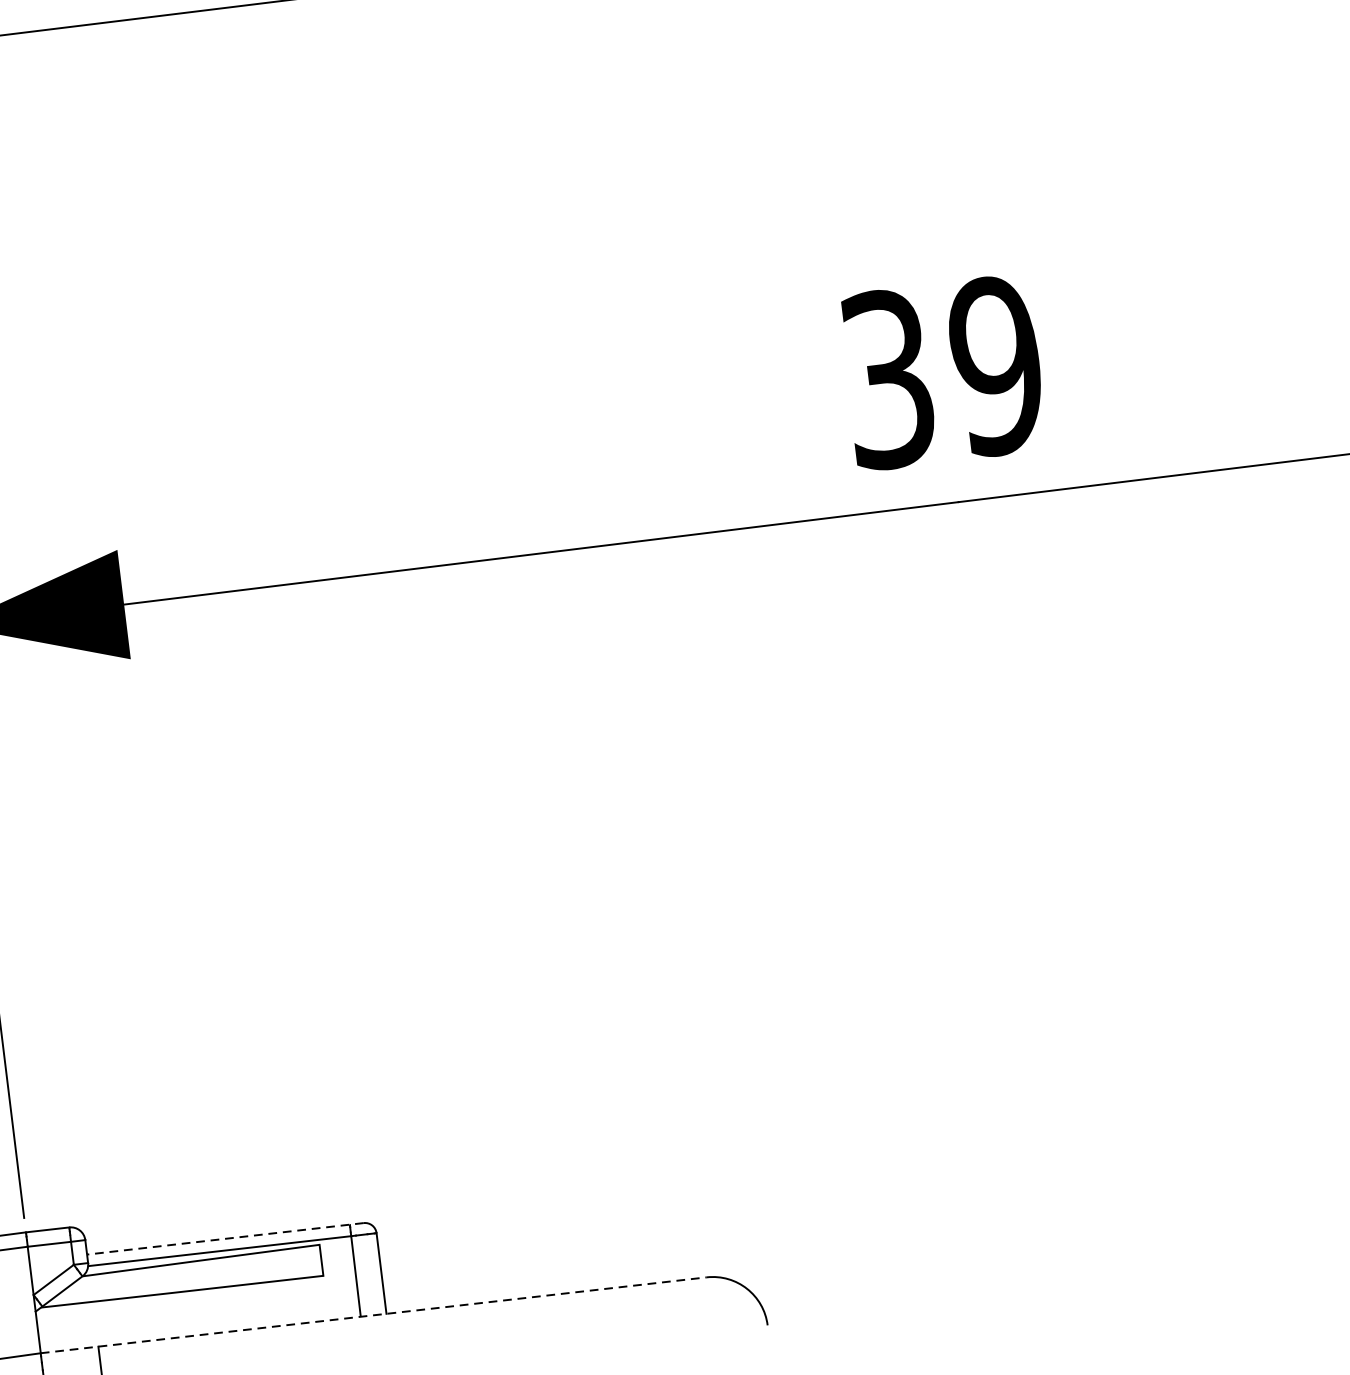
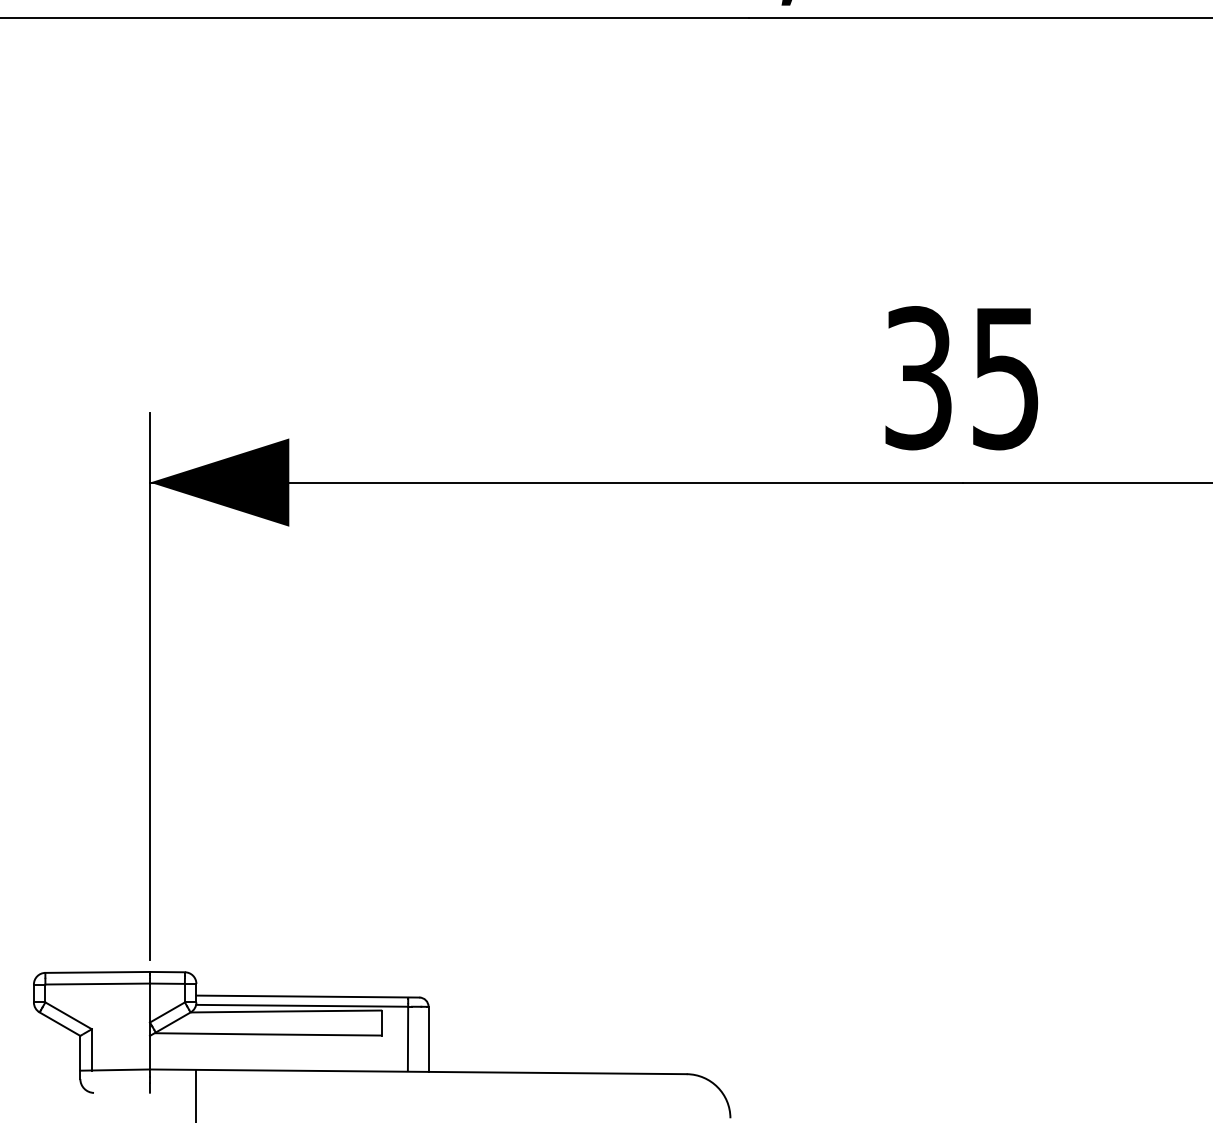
text: (996, 366) -> (1005, 378), 39 -> 35
line: (224, 1238) -> (307, 996), dashed -> solid
line: (373, 1314) -> (418, 1071), dashed -> solid

